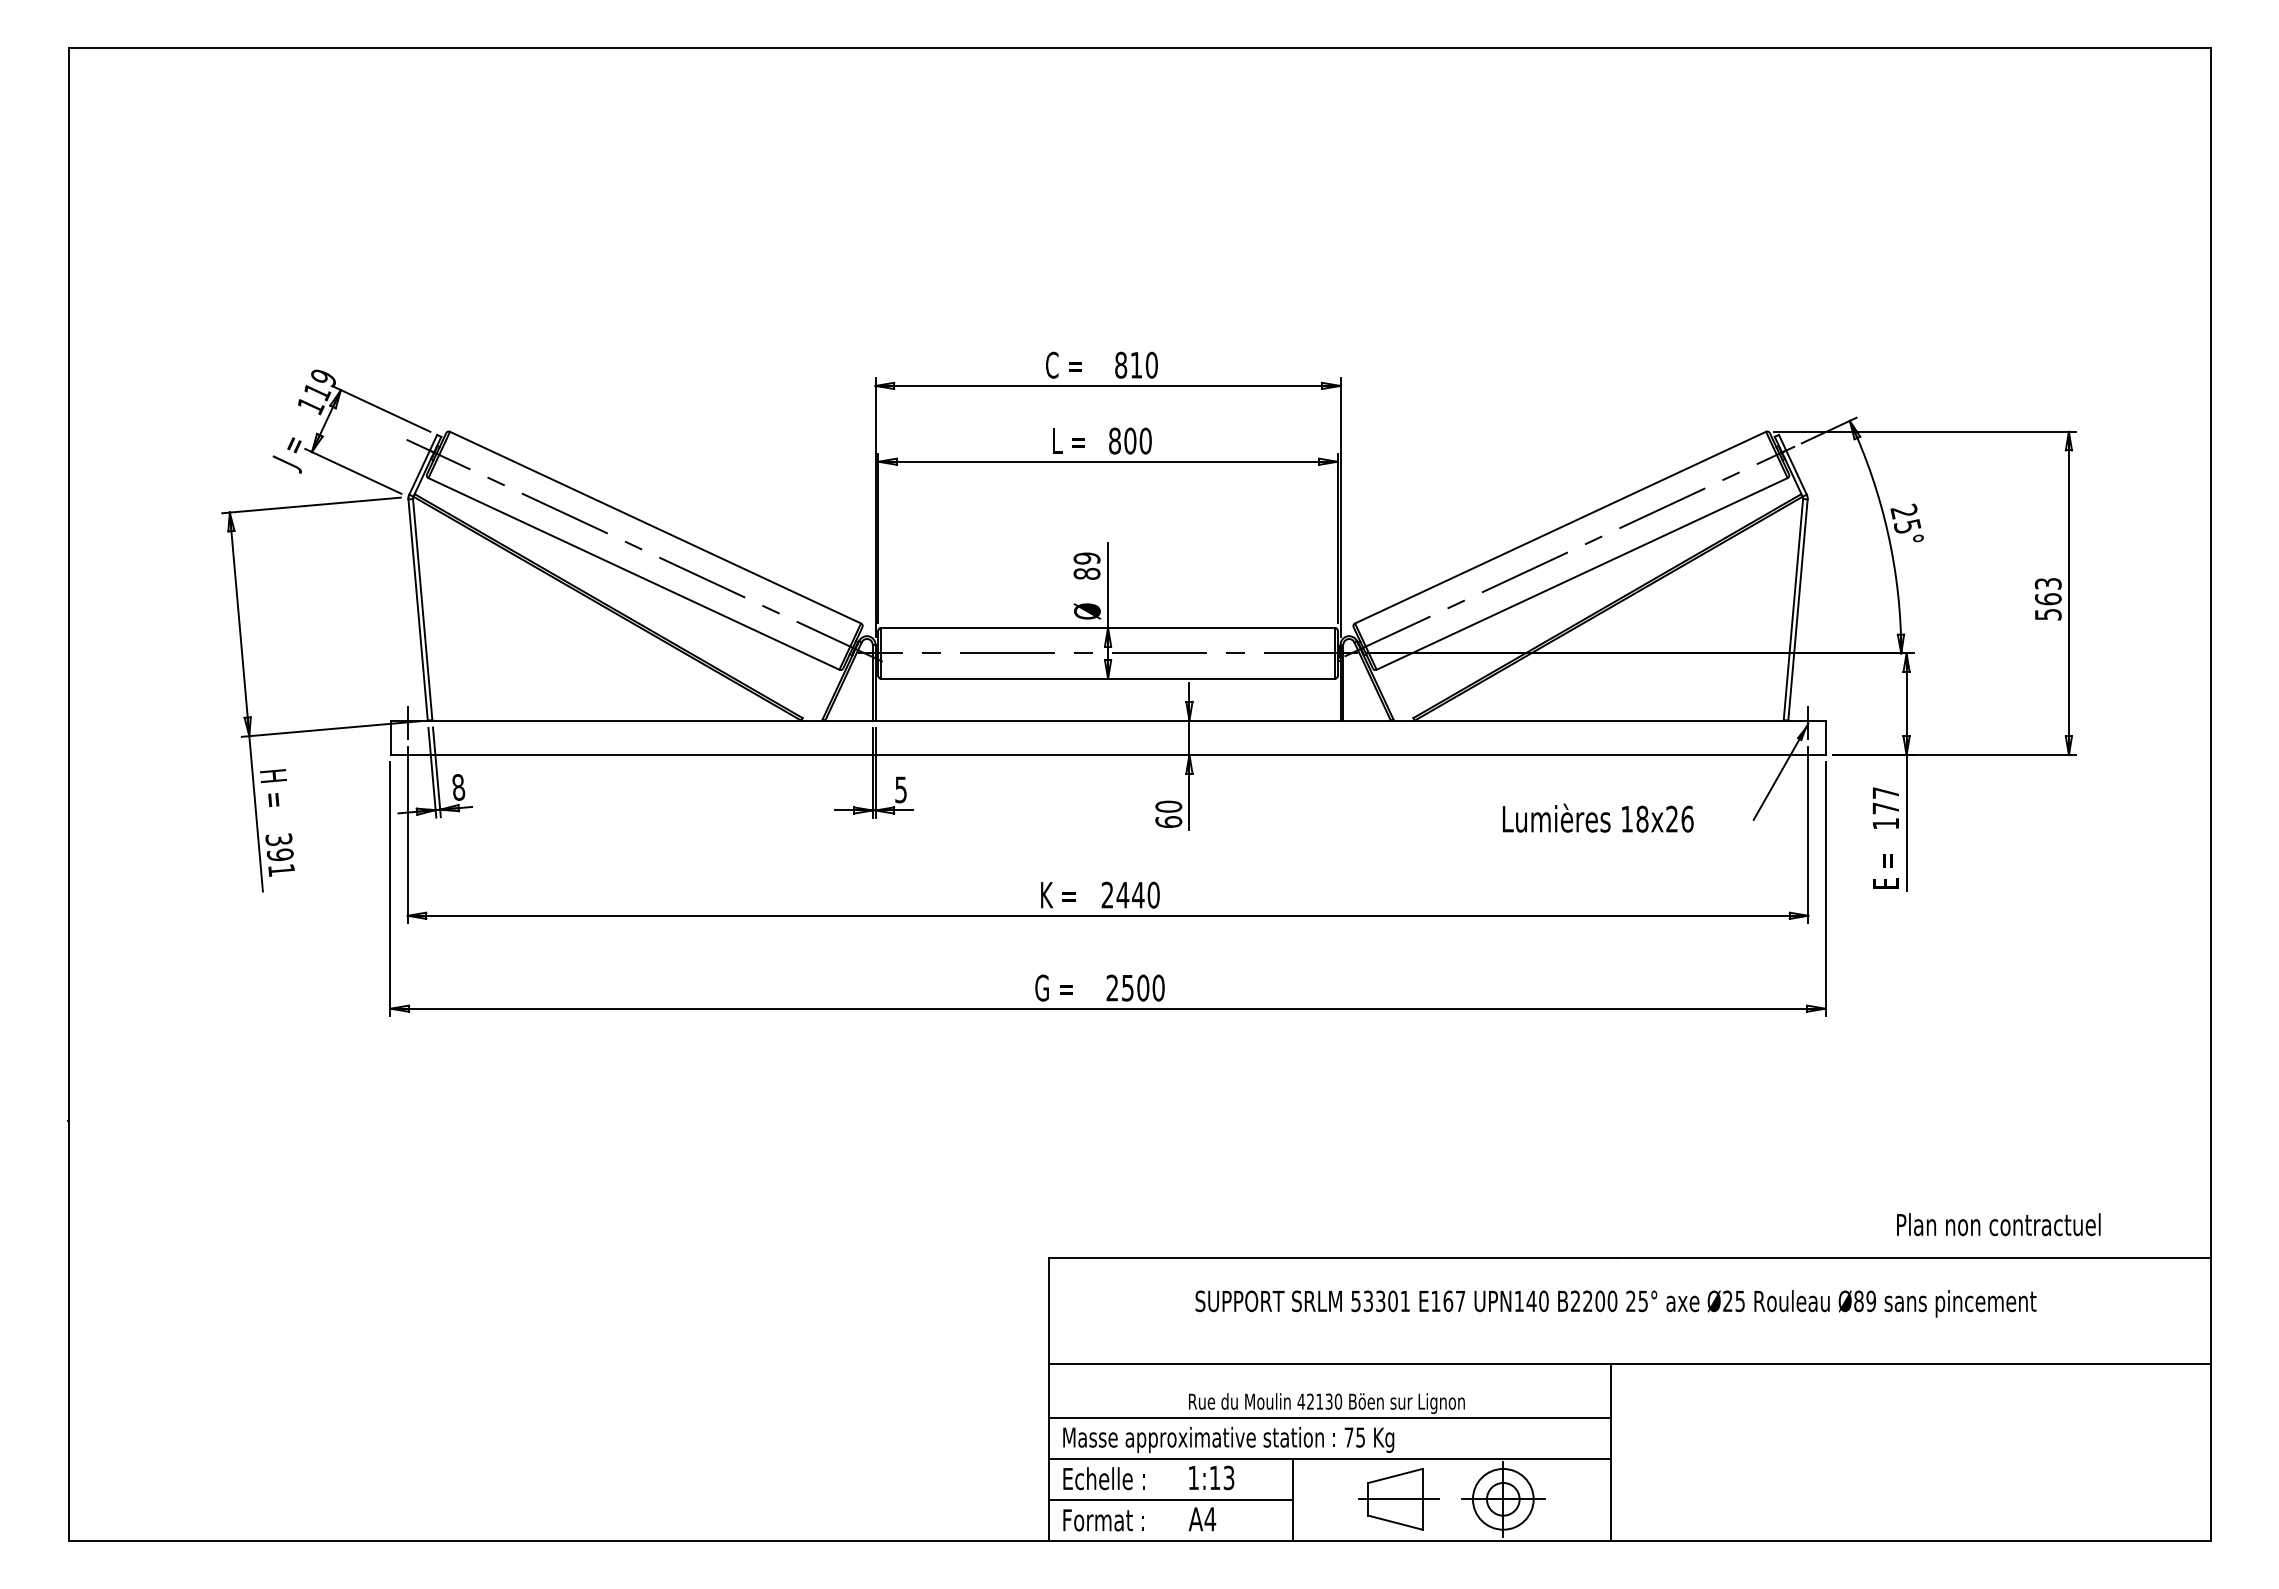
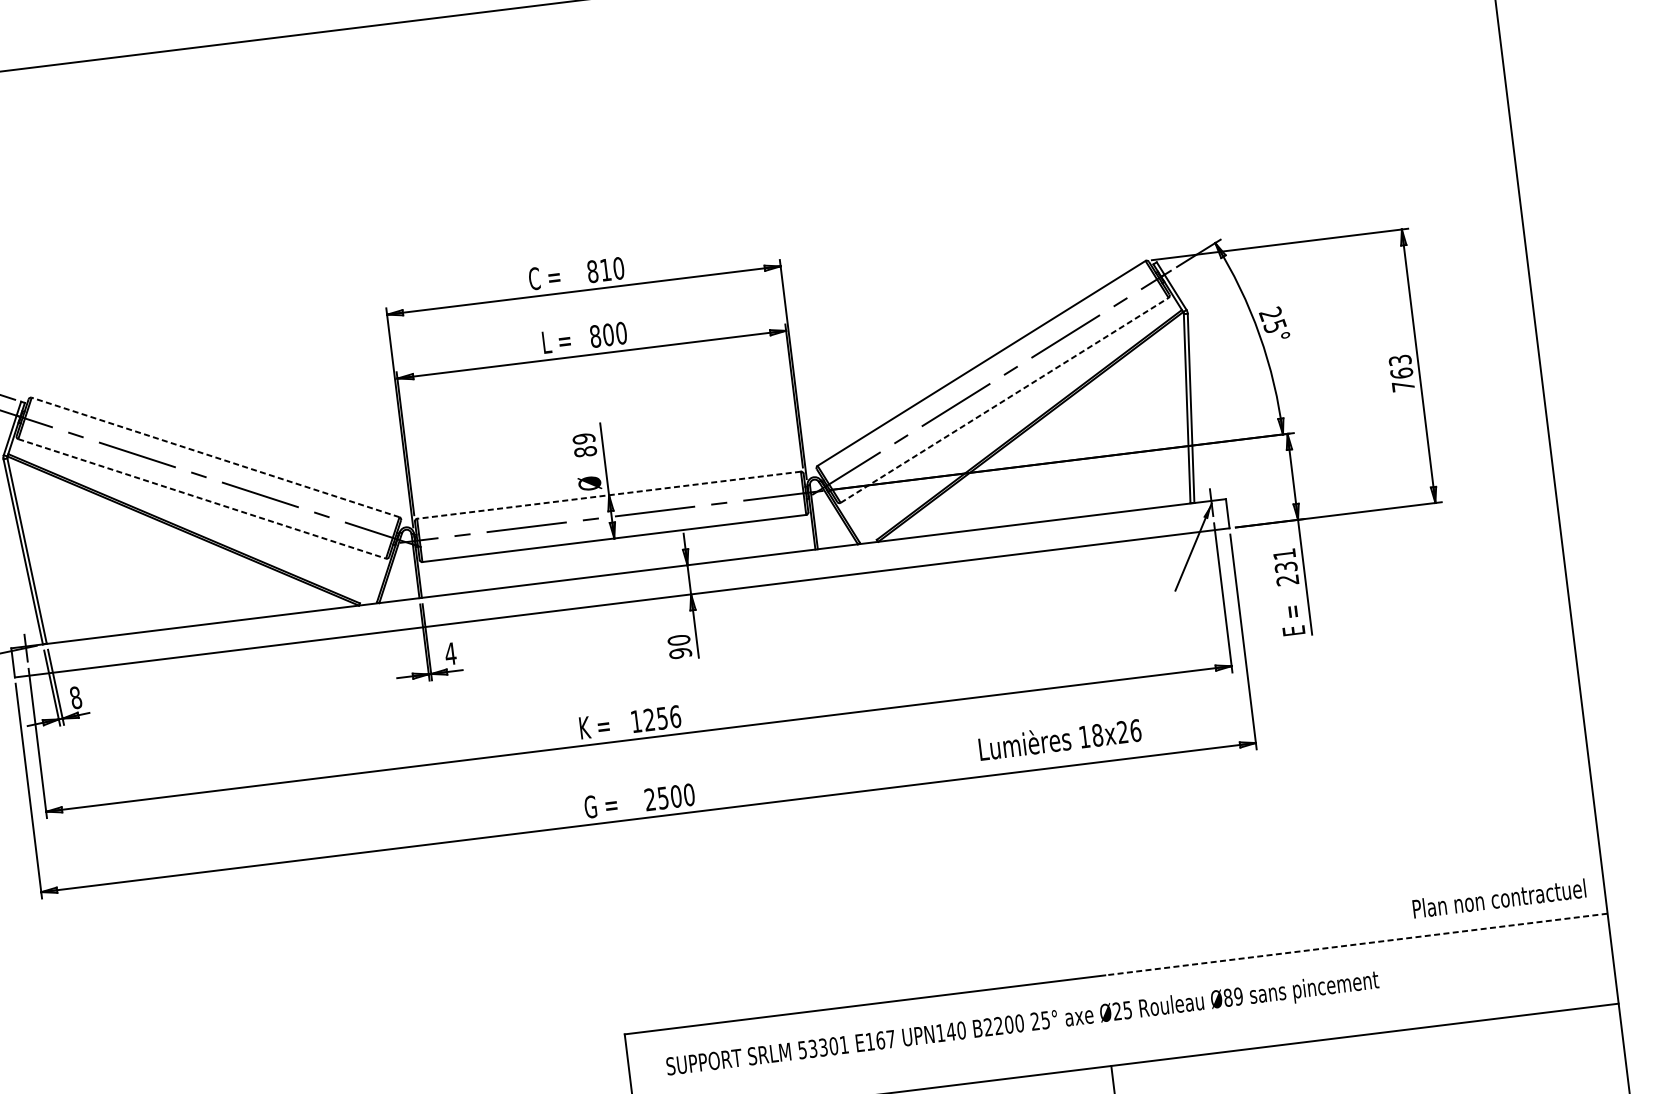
line: (655, 527) -> (215, 457), solid -> dashed
line: (633, 573) -> (201, 498), solid -> dashed
line: (1582, 573) -> (1004, 399), solid -> dashed
text: (2048, 614) -> (1403, 386), 563 -> 763
line: (1108, 627) -> (609, 494), solid -> dashed
text: (900, 789) -> (450, 653), 5 -> 4
text: (1885, 808) -> (1285, 567), 177 -> 231
text: (1597, 817) -> (1059, 738), moved
text: (1168, 822) -> (680, 653), 60 -> 90
text: (1130, 894) -> (655, 718), 2440 -> 1256
text: (1998, 1224) -> (1499, 898), moved
line: (1913, 1257) -> (1356, 944), solid -> dashed
text: (1615, 1303) -> (1022, 1024), moved

